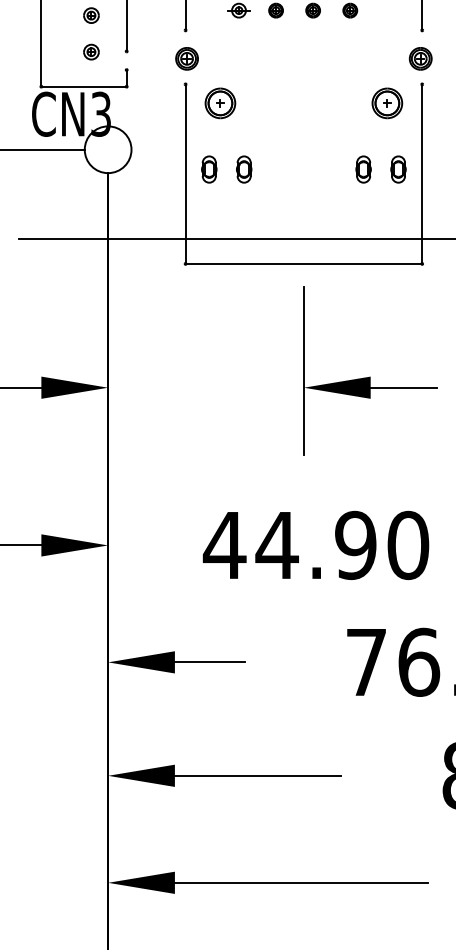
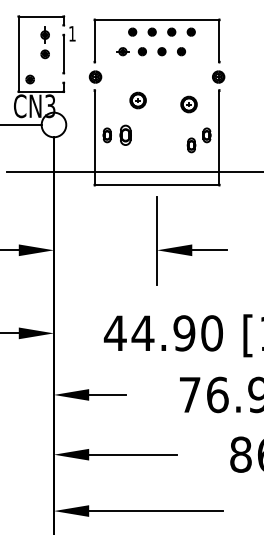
part: (90, 52) -> (29, 79), moved
part: (219, 103) -> (137, 100), moved
part: (386, 103) -> (188, 104), moved
part: (243, 169) -> (125, 135), size x1.4
part: (363, 169) -> (191, 145), moved

